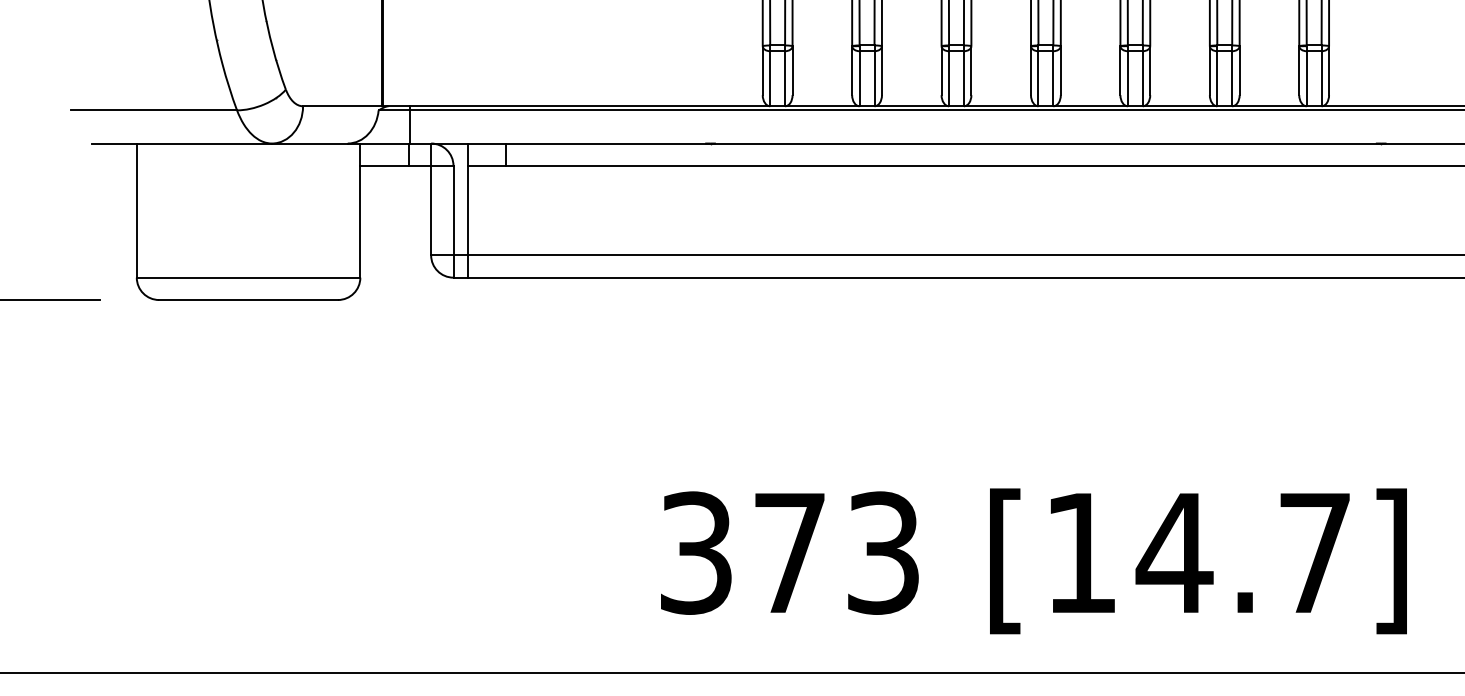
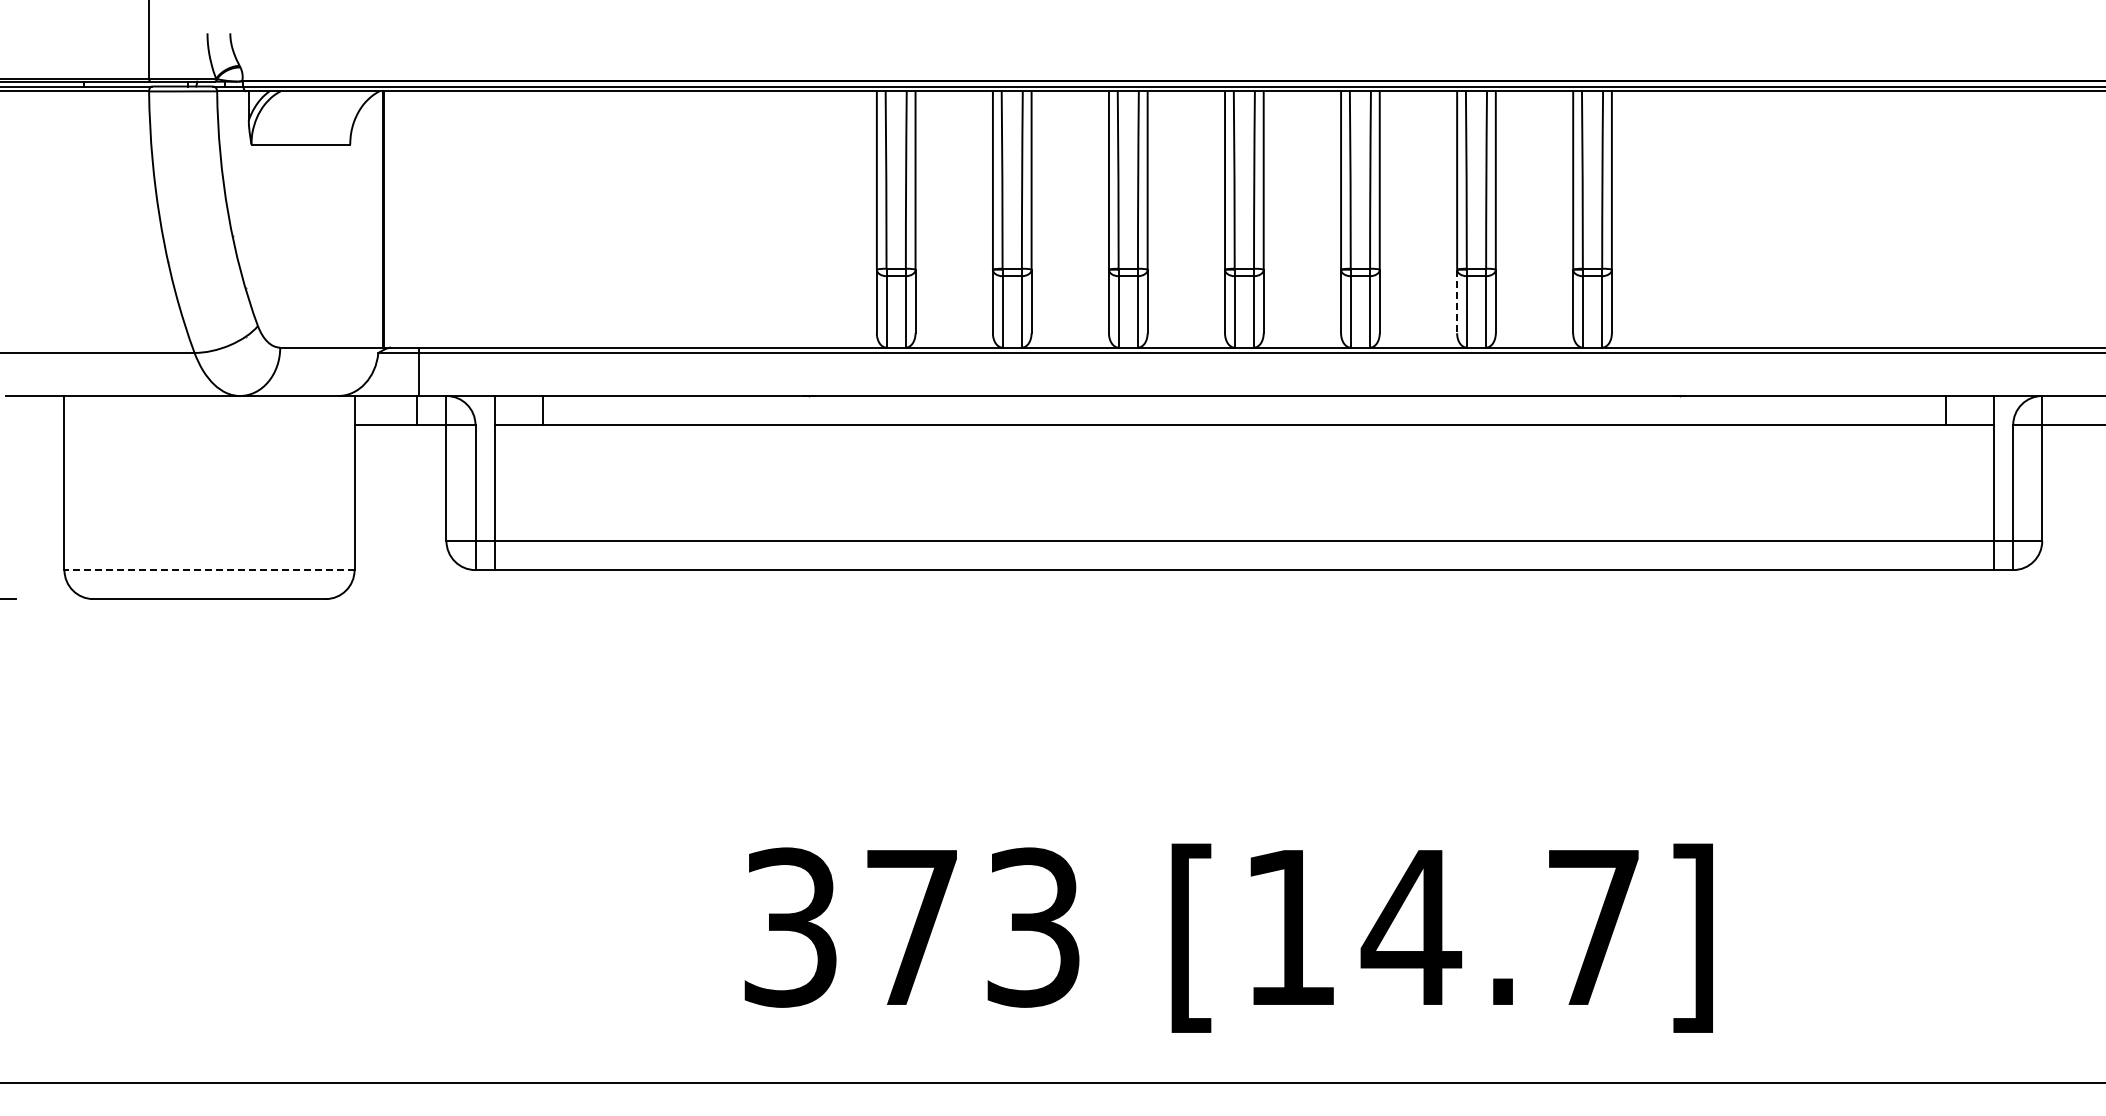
line: (1210, 70) -> (1457, 301), solid -> dashed
line: (248, 277) -> (209, 570), solid -> dashed

